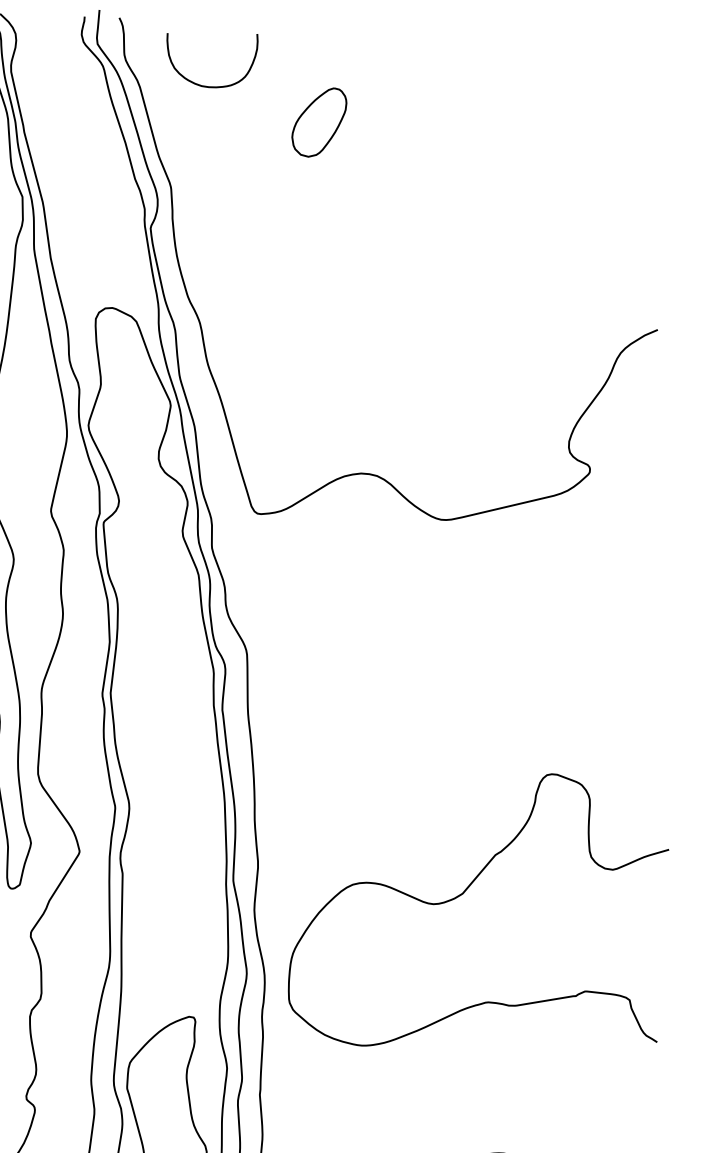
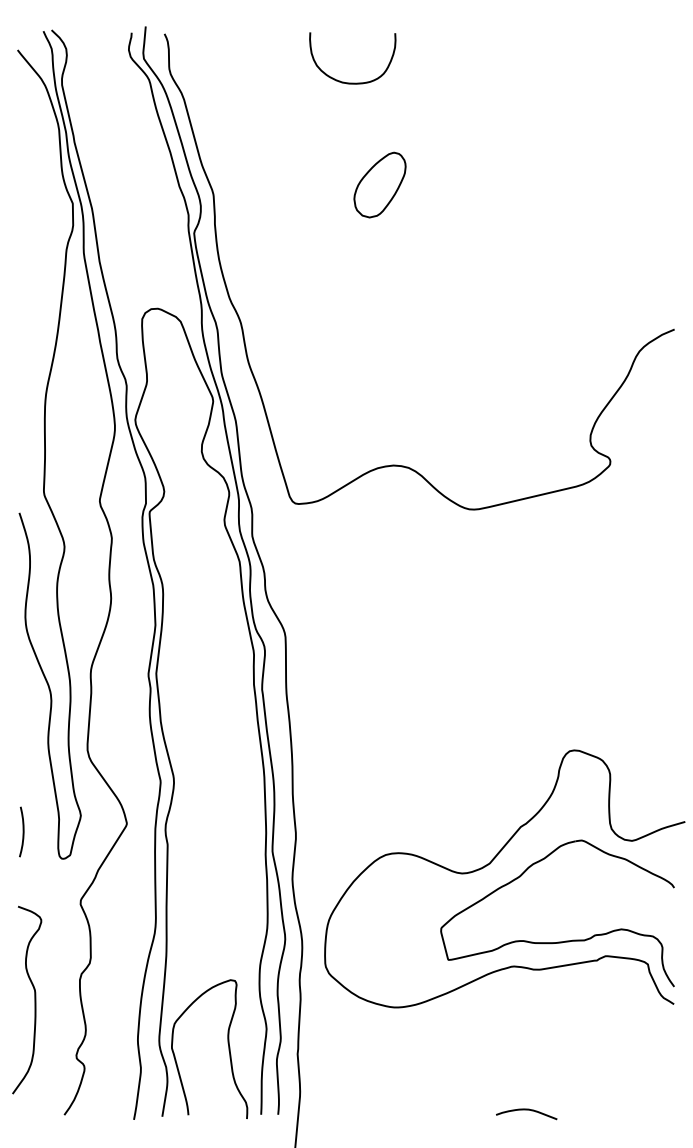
curve: (212, 86) -> (352, 82), moved
part: (318, 121) -> (379, 184), moved
part: (535, 975) -> (558, 941), added

